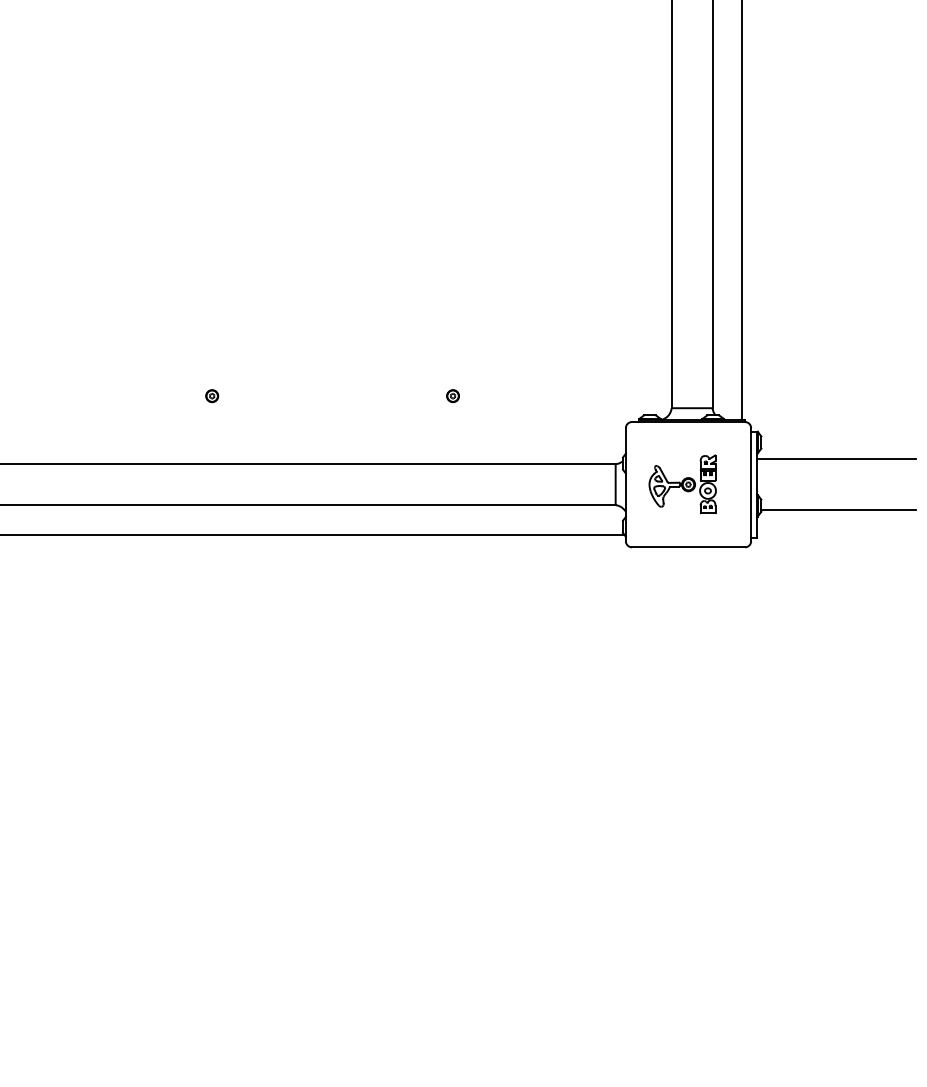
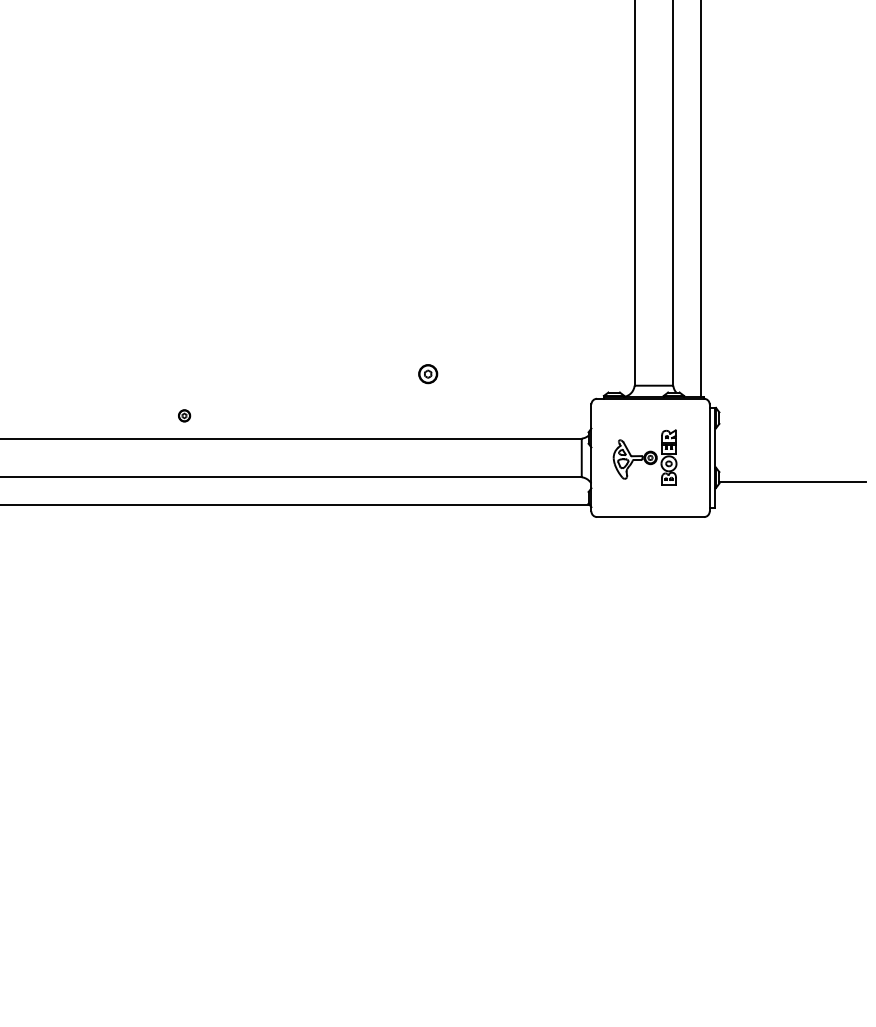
part: (212, 396) -> (184, 416), moved
part: (452, 396) -> (427, 374), size x1.6
line: (836, 459) -> (790, 434), removed

